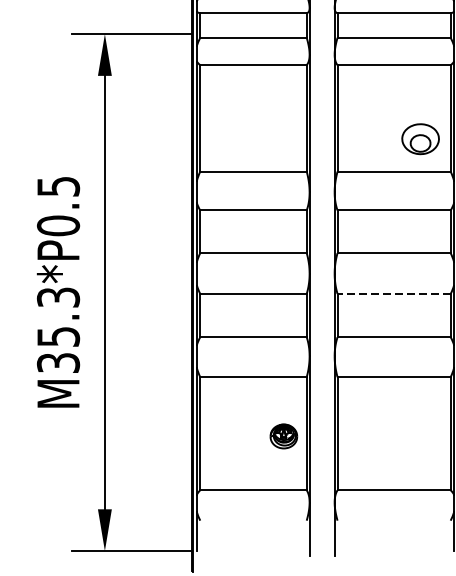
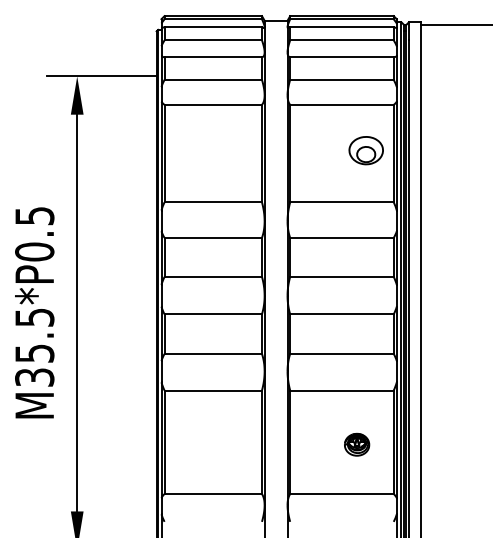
part: (419, 139) -> (365, 150), moved
line: (393, 294) -> (341, 314), dashed -> solid
text: (58, 296) -> (34, 316), M35.3*P0.5 -> M35.5*P0.5
part: (284, 436) -> (357, 444), moved

